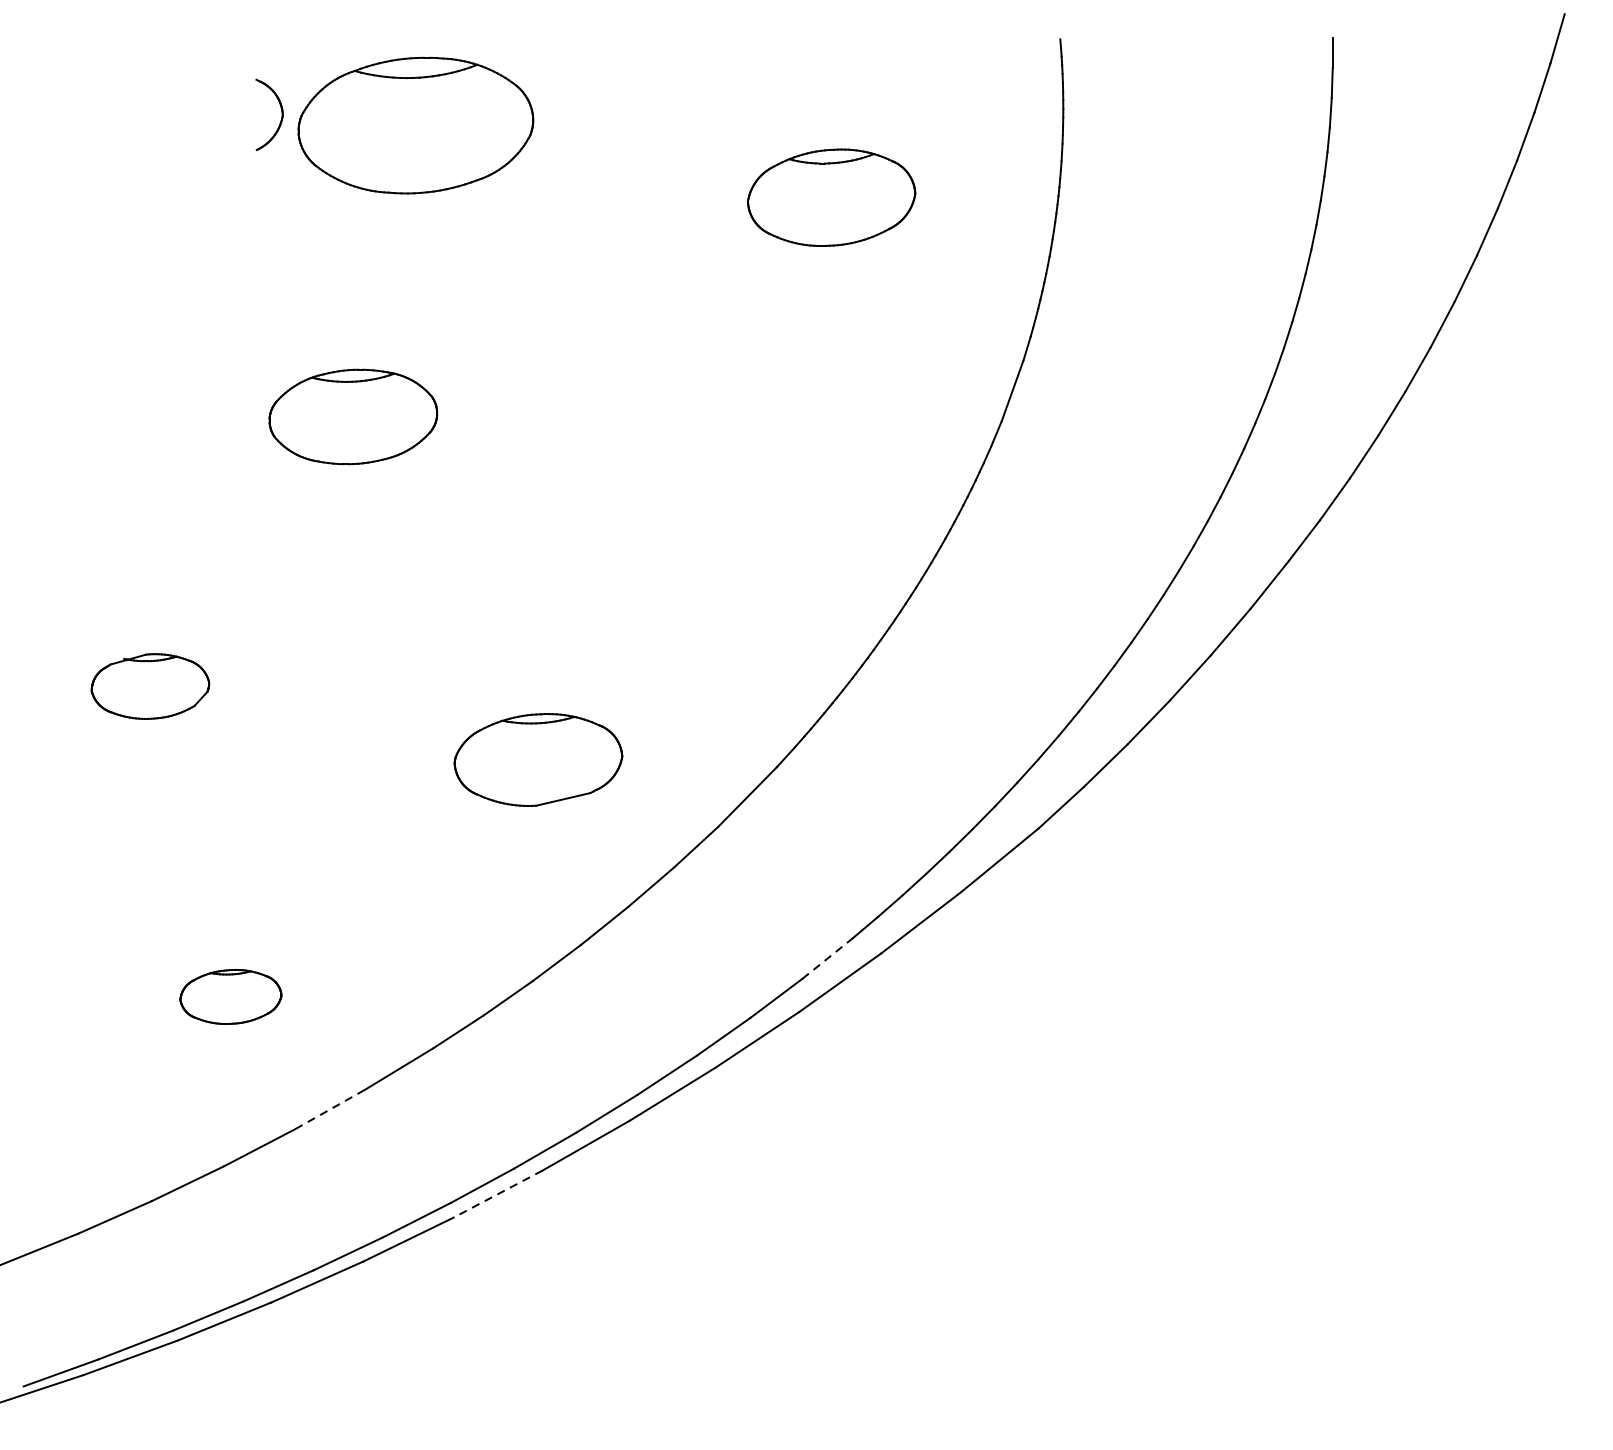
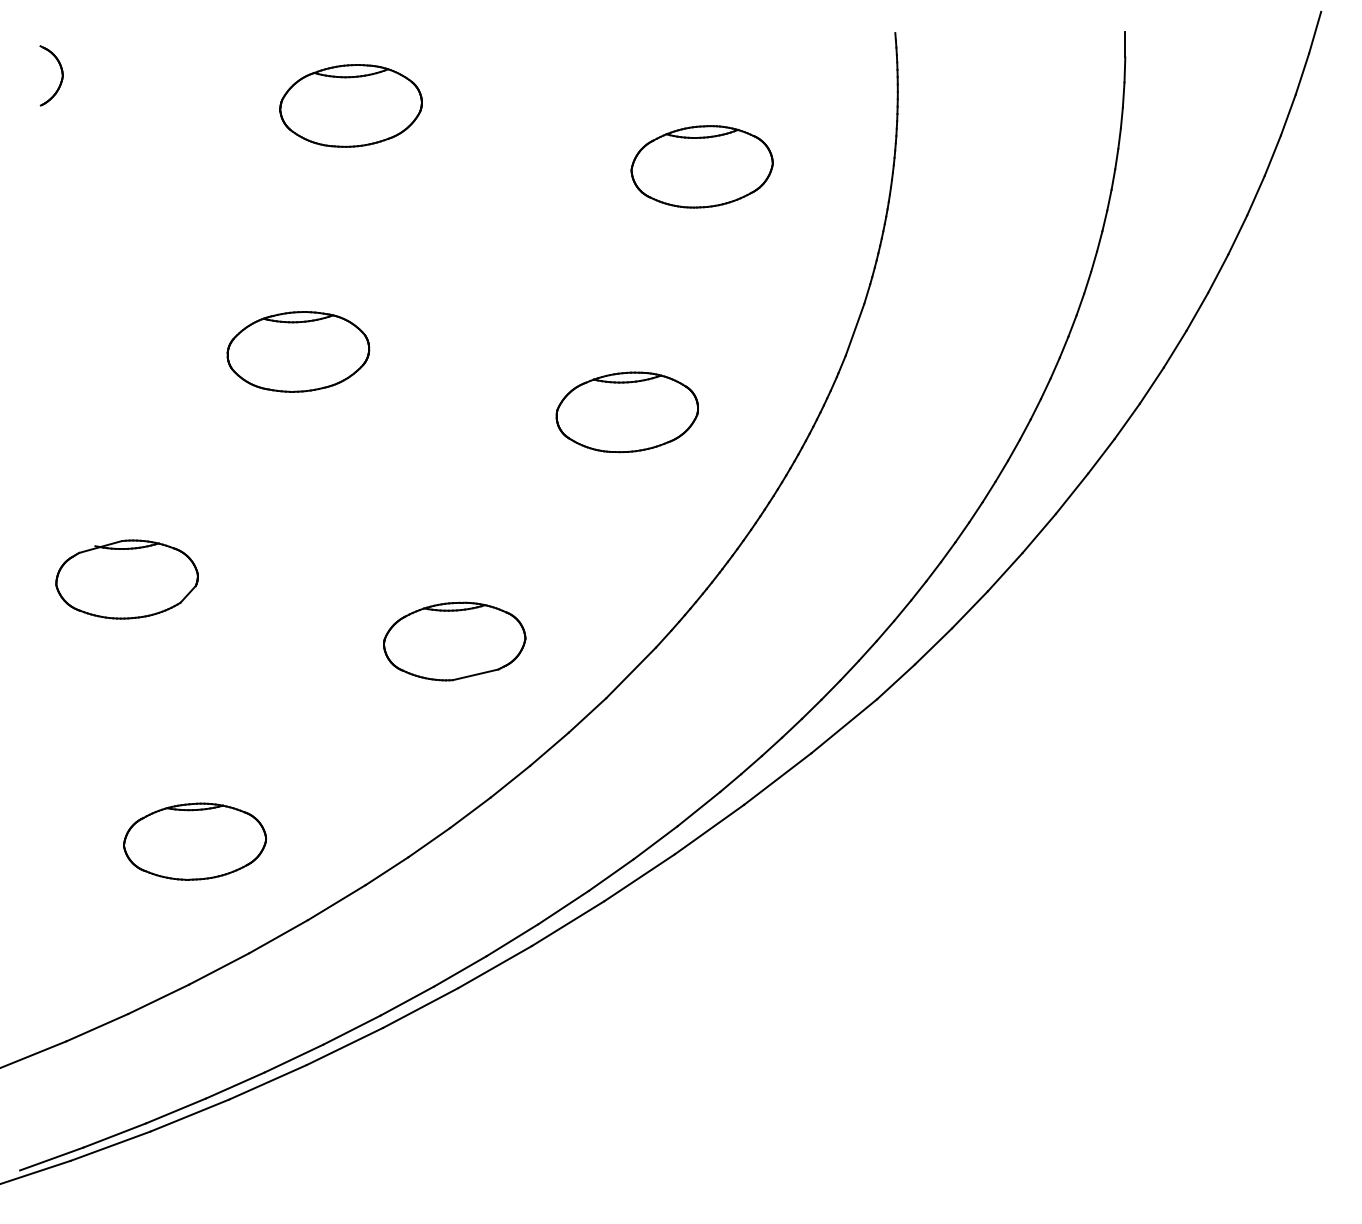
part: (281, 114) -> (61, 75), moved
part: (415, 125) -> (350, 105), size x0.71
part: (741, 488) -> (626, 412), added
part: (149, 686) -> (126, 579), size x1.43
line: (828, 957) -> (699, 808), dashed -> solid
part: (230, 996) -> (194, 841), size x1.67
line: (329, 1109) -> (278, 936), dashed -> solid
line: (497, 1194) -> (420, 1008), dashed -> solid

